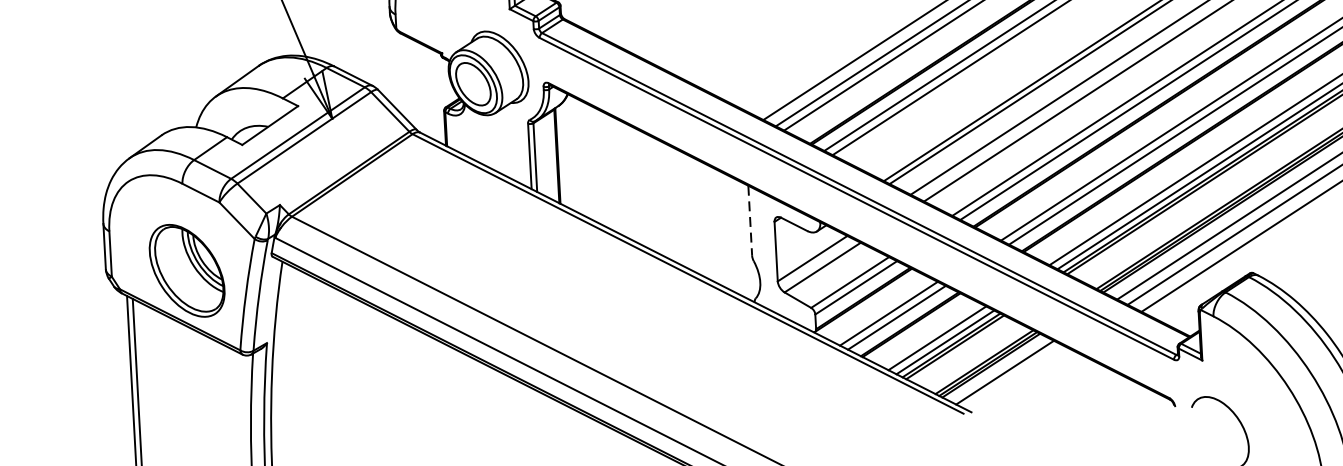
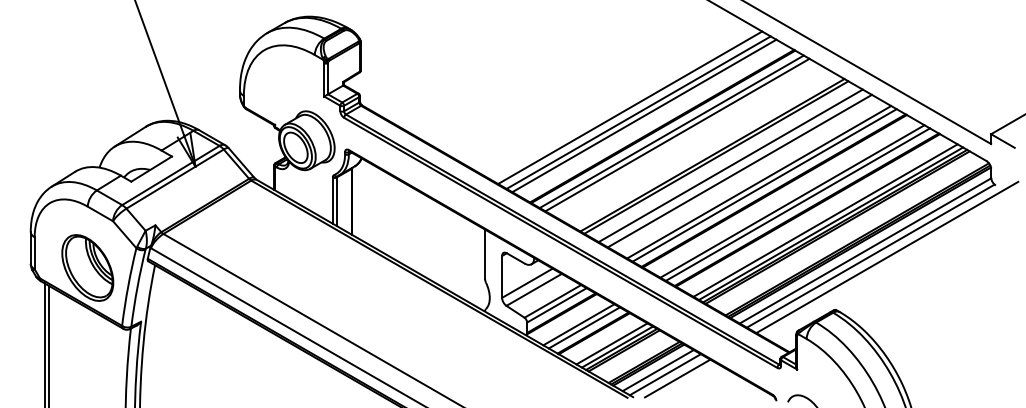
line: (750, 221) -> (485, 254), dashed -> solid
line: (1014, 377) -> (664, 374), added
line: (1033, 382) -> (677, 378), added

